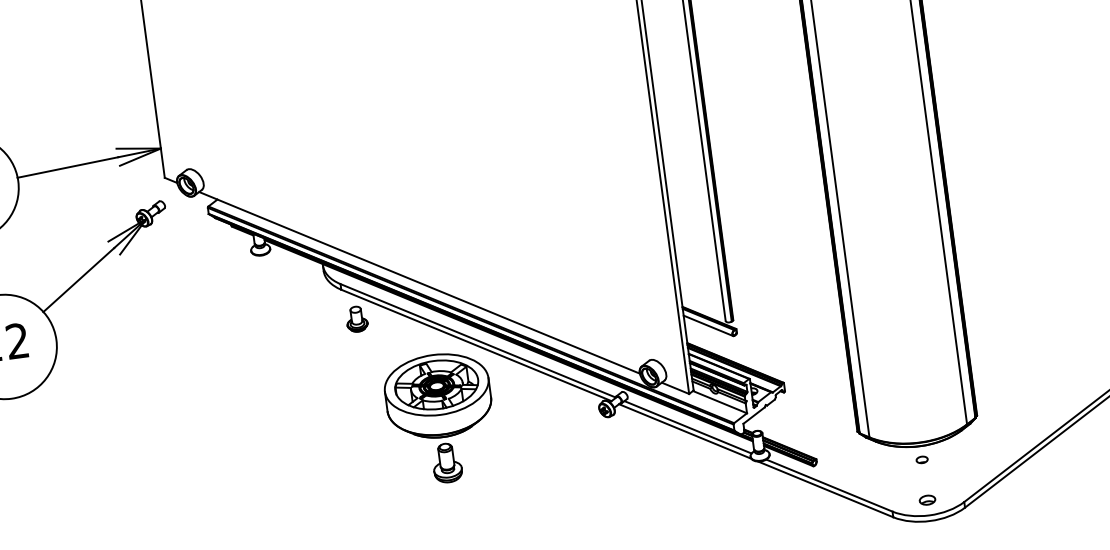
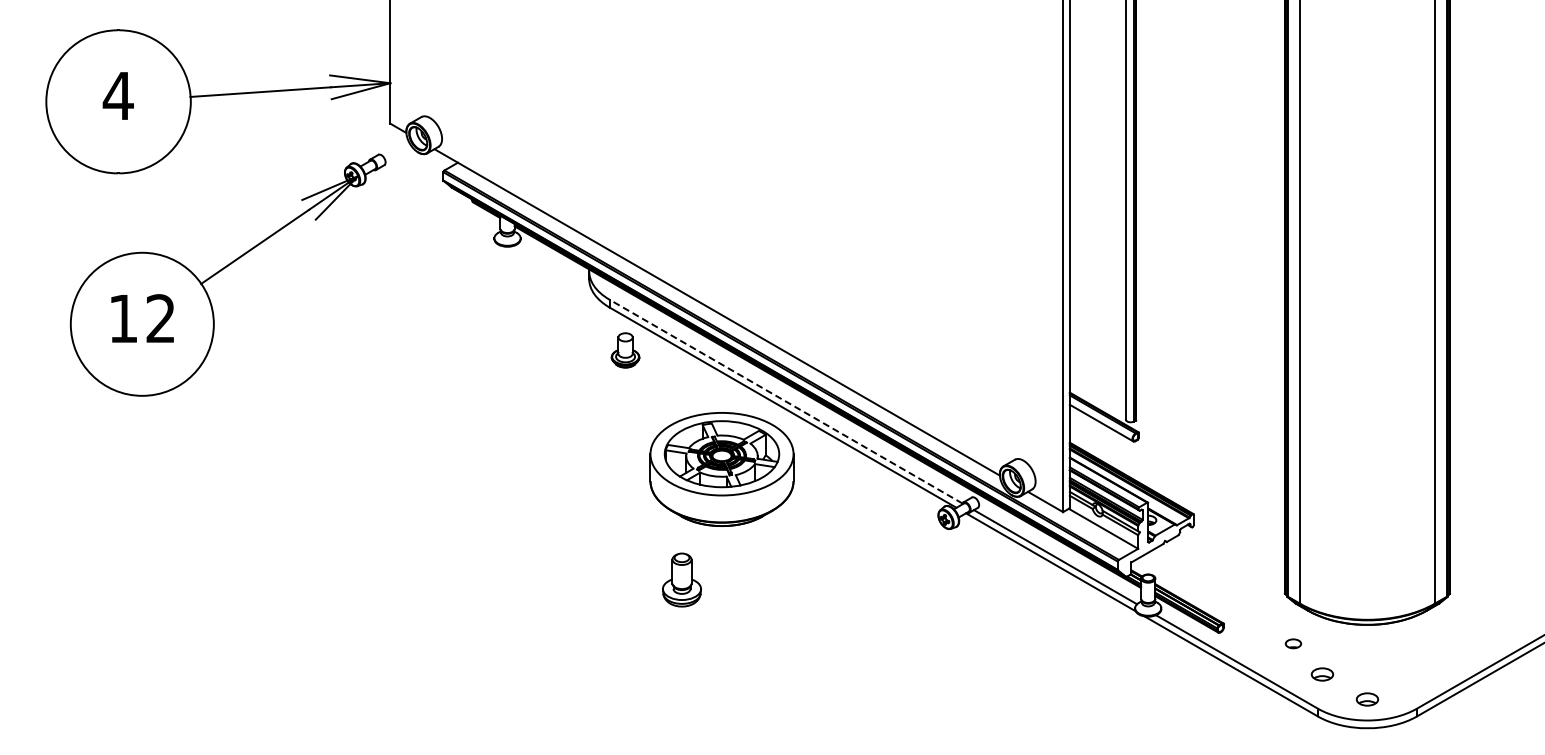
line: (478, 340) -> (786, 401), solid -> dashed
part: (922, 459) -> (1293, 643), moved
part: (446, 462) -> (681, 579), moved
part: (892, 486) -> (1322, 674), added

